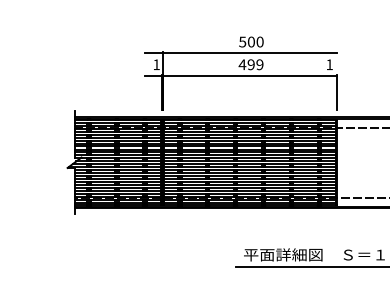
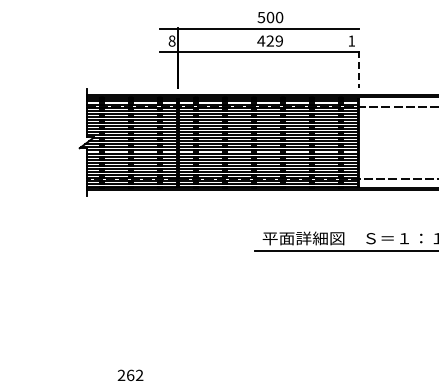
text: (156, 64) -> (171, 40), 1 -> 8
text: (250, 65) -> (269, 41), 499 -> 429
line: (336, 93) -> (358, 70), solid -> dashed

